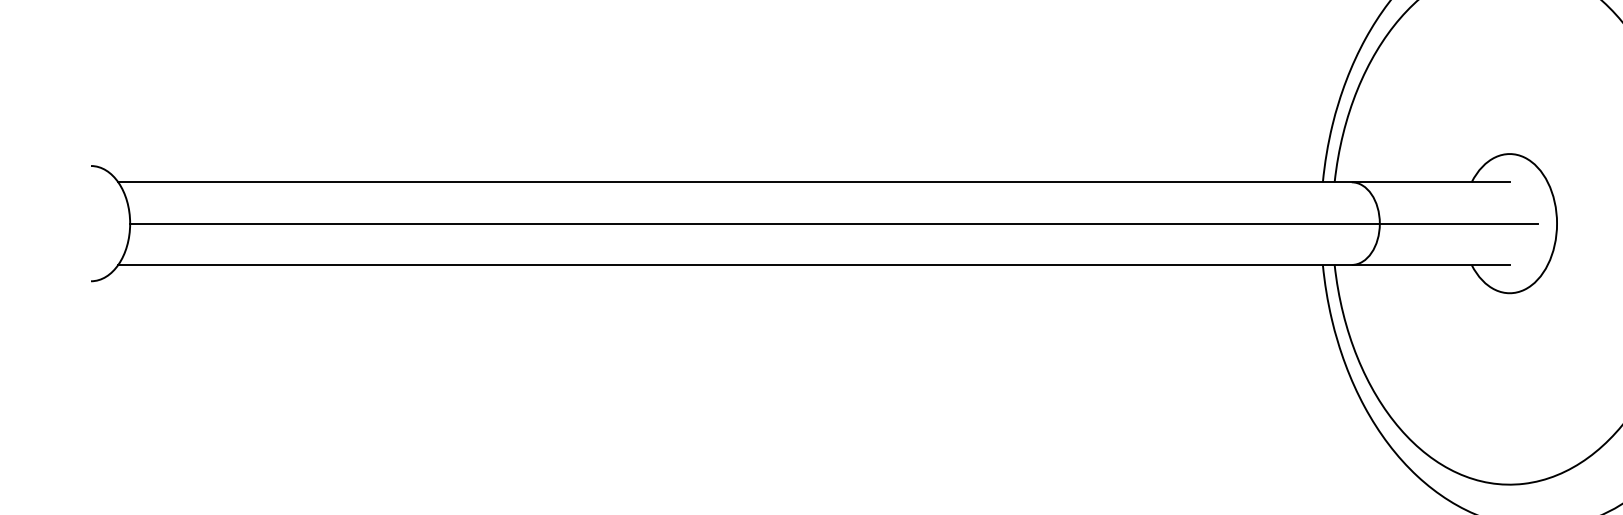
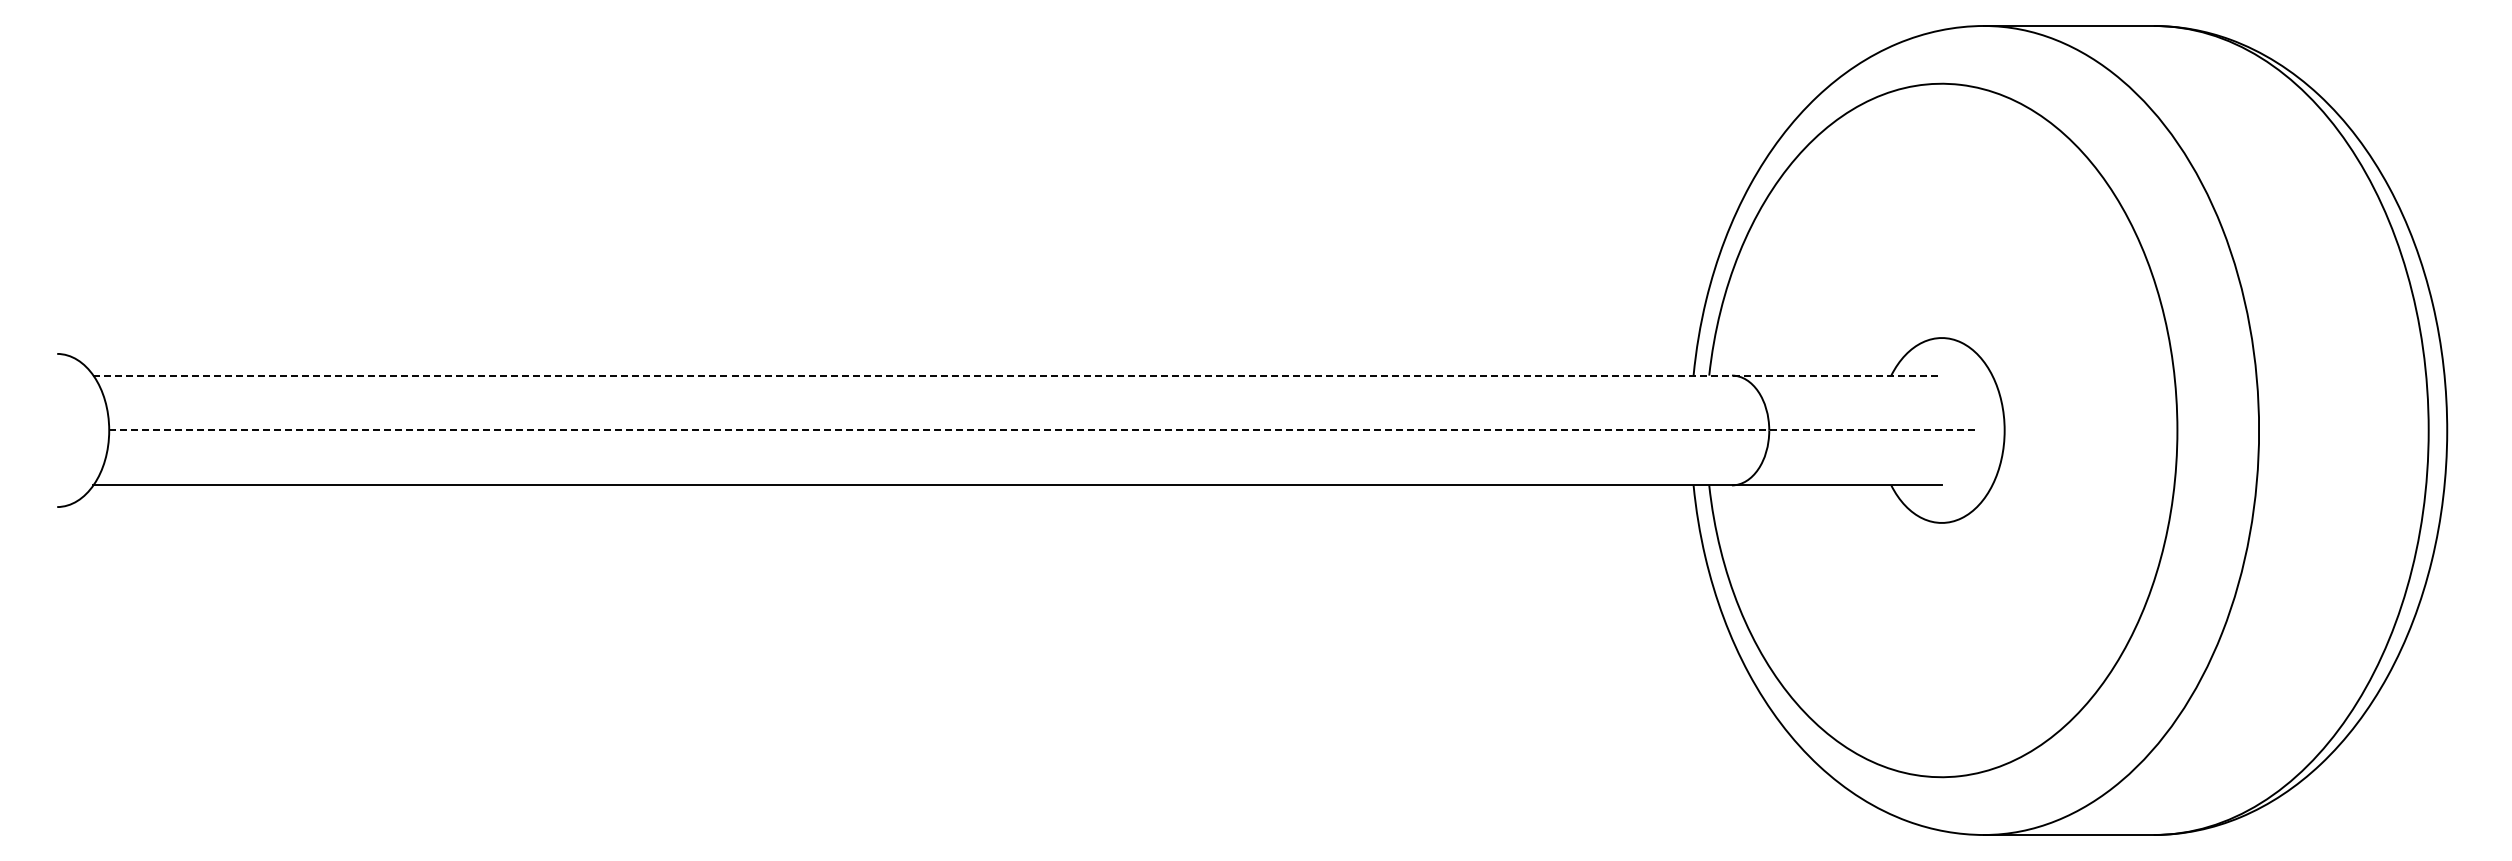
line: (814, 182) -> (1018, 375), solid -> dashed
line: (834, 223) -> (1044, 430), solid -> dashed

